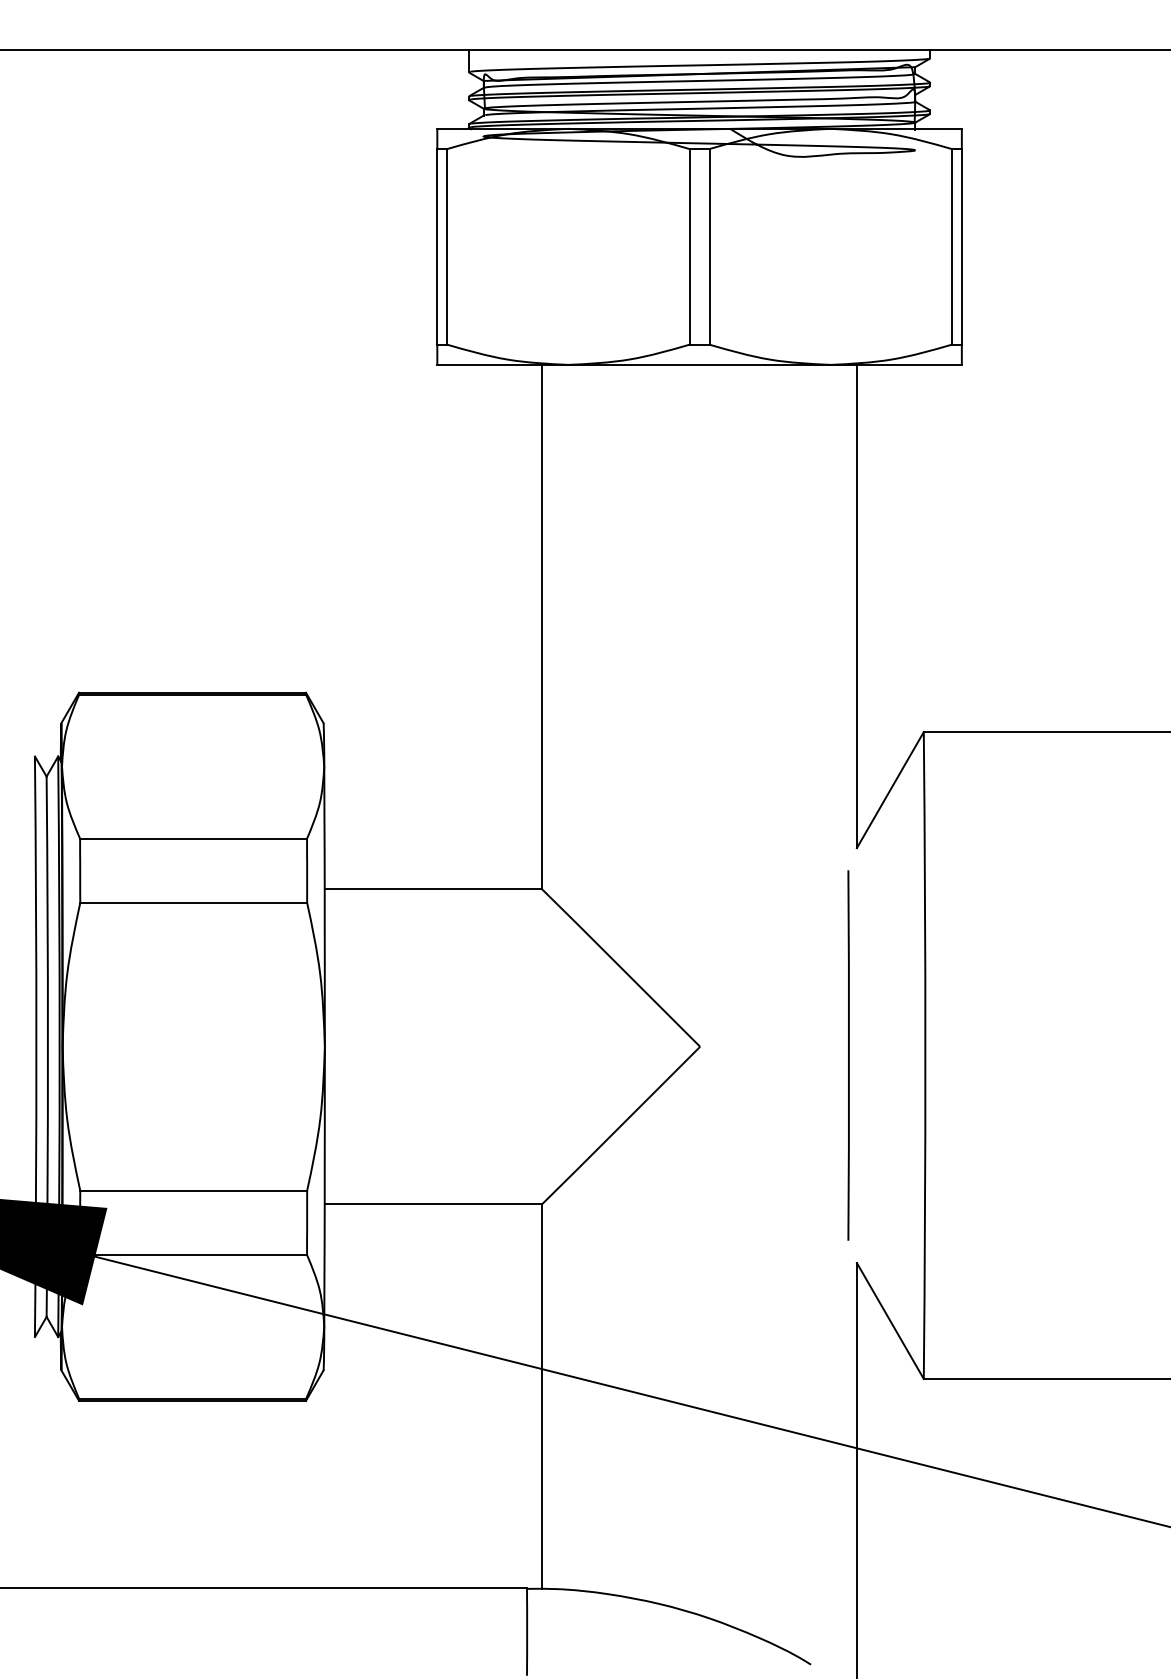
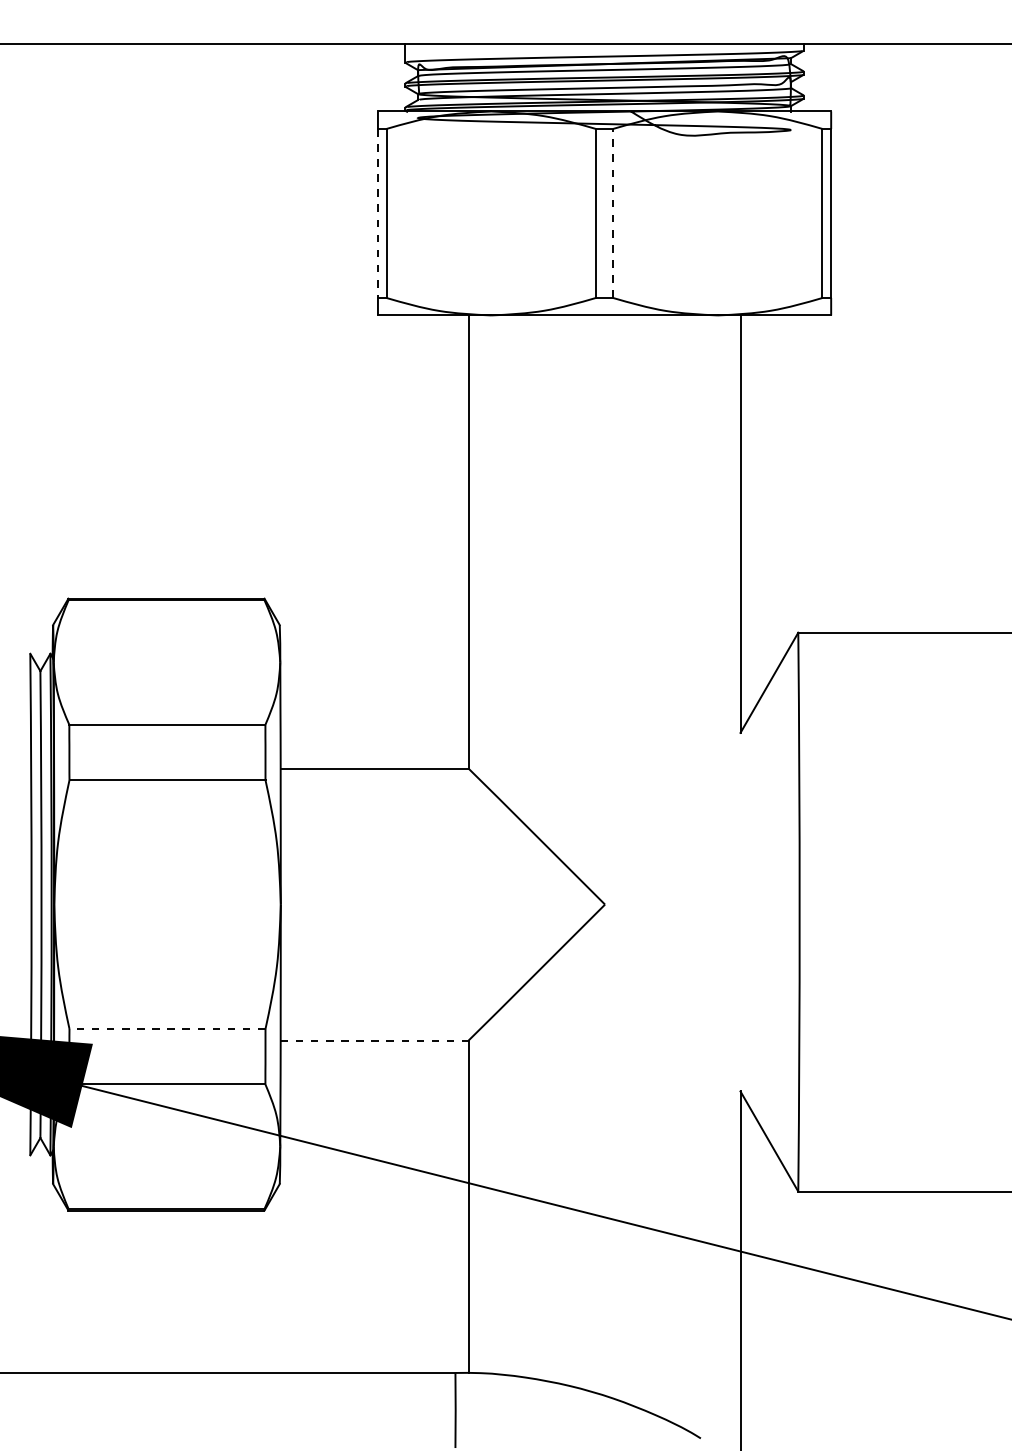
line: (436, 246) -> (377, 213), solid -> dashed
line: (709, 246) -> (613, 213), solid -> dashed
line: (848, 1055) -> (733, 912), removed
line: (193, 1190) -> (167, 1028), solid -> dashed
line: (433, 1204) -> (374, 1040), solid -> dashed

